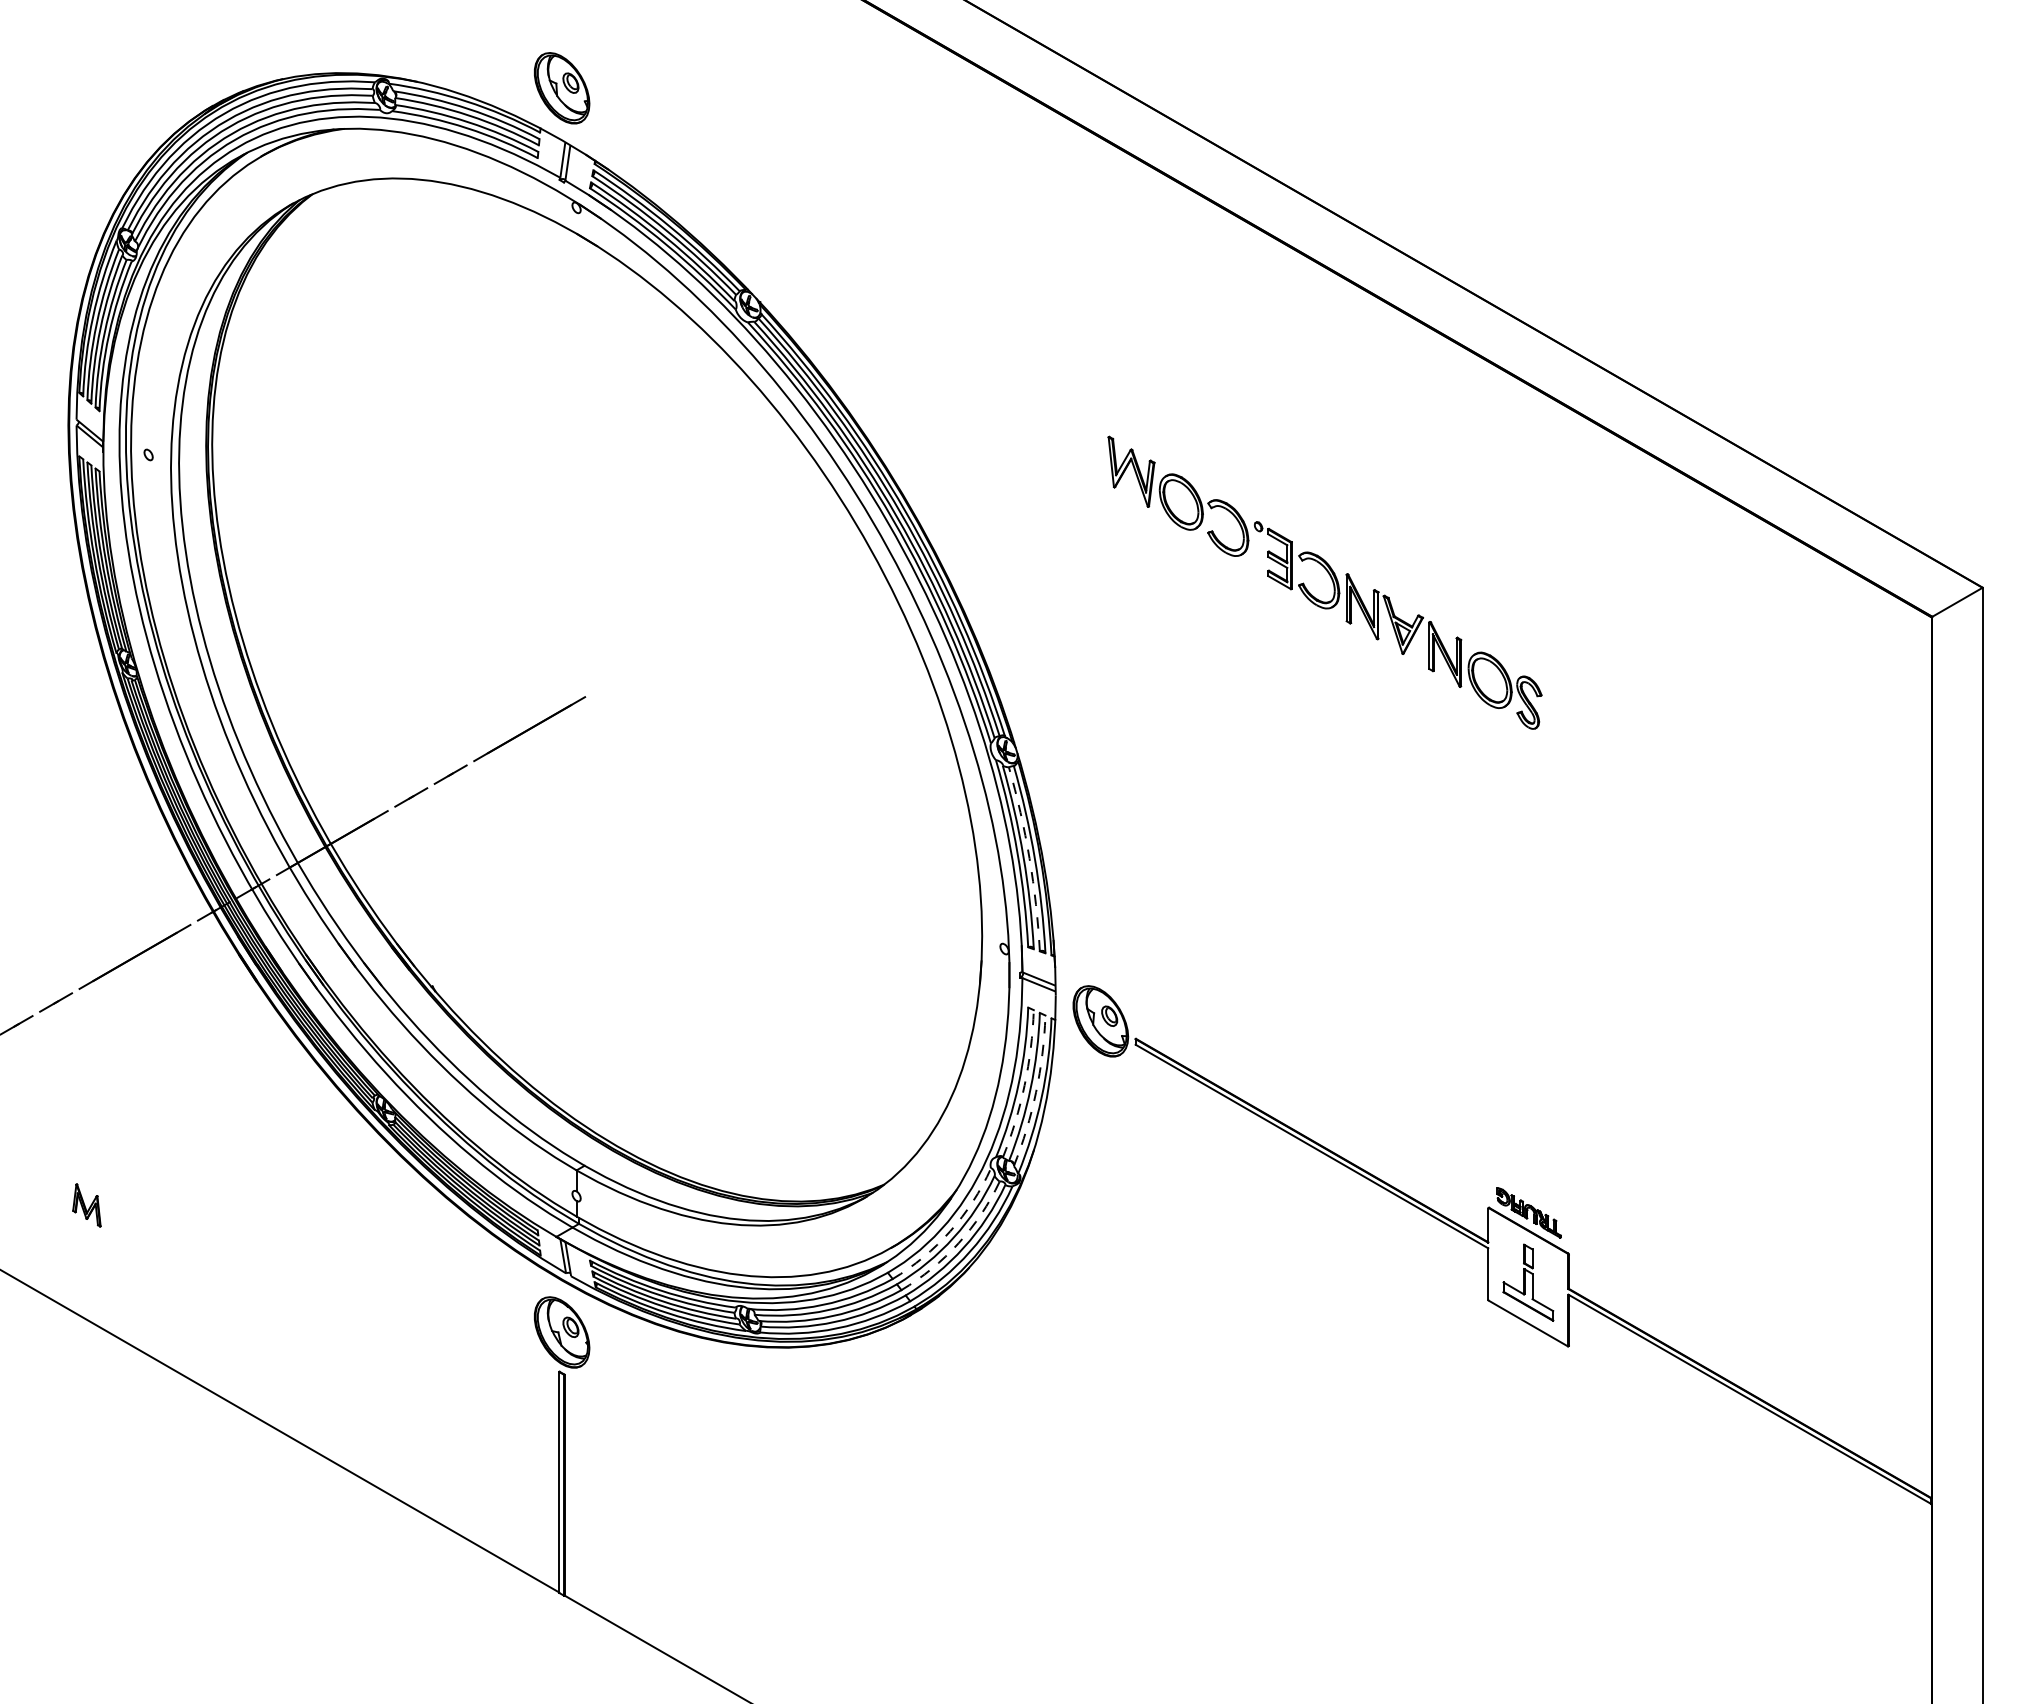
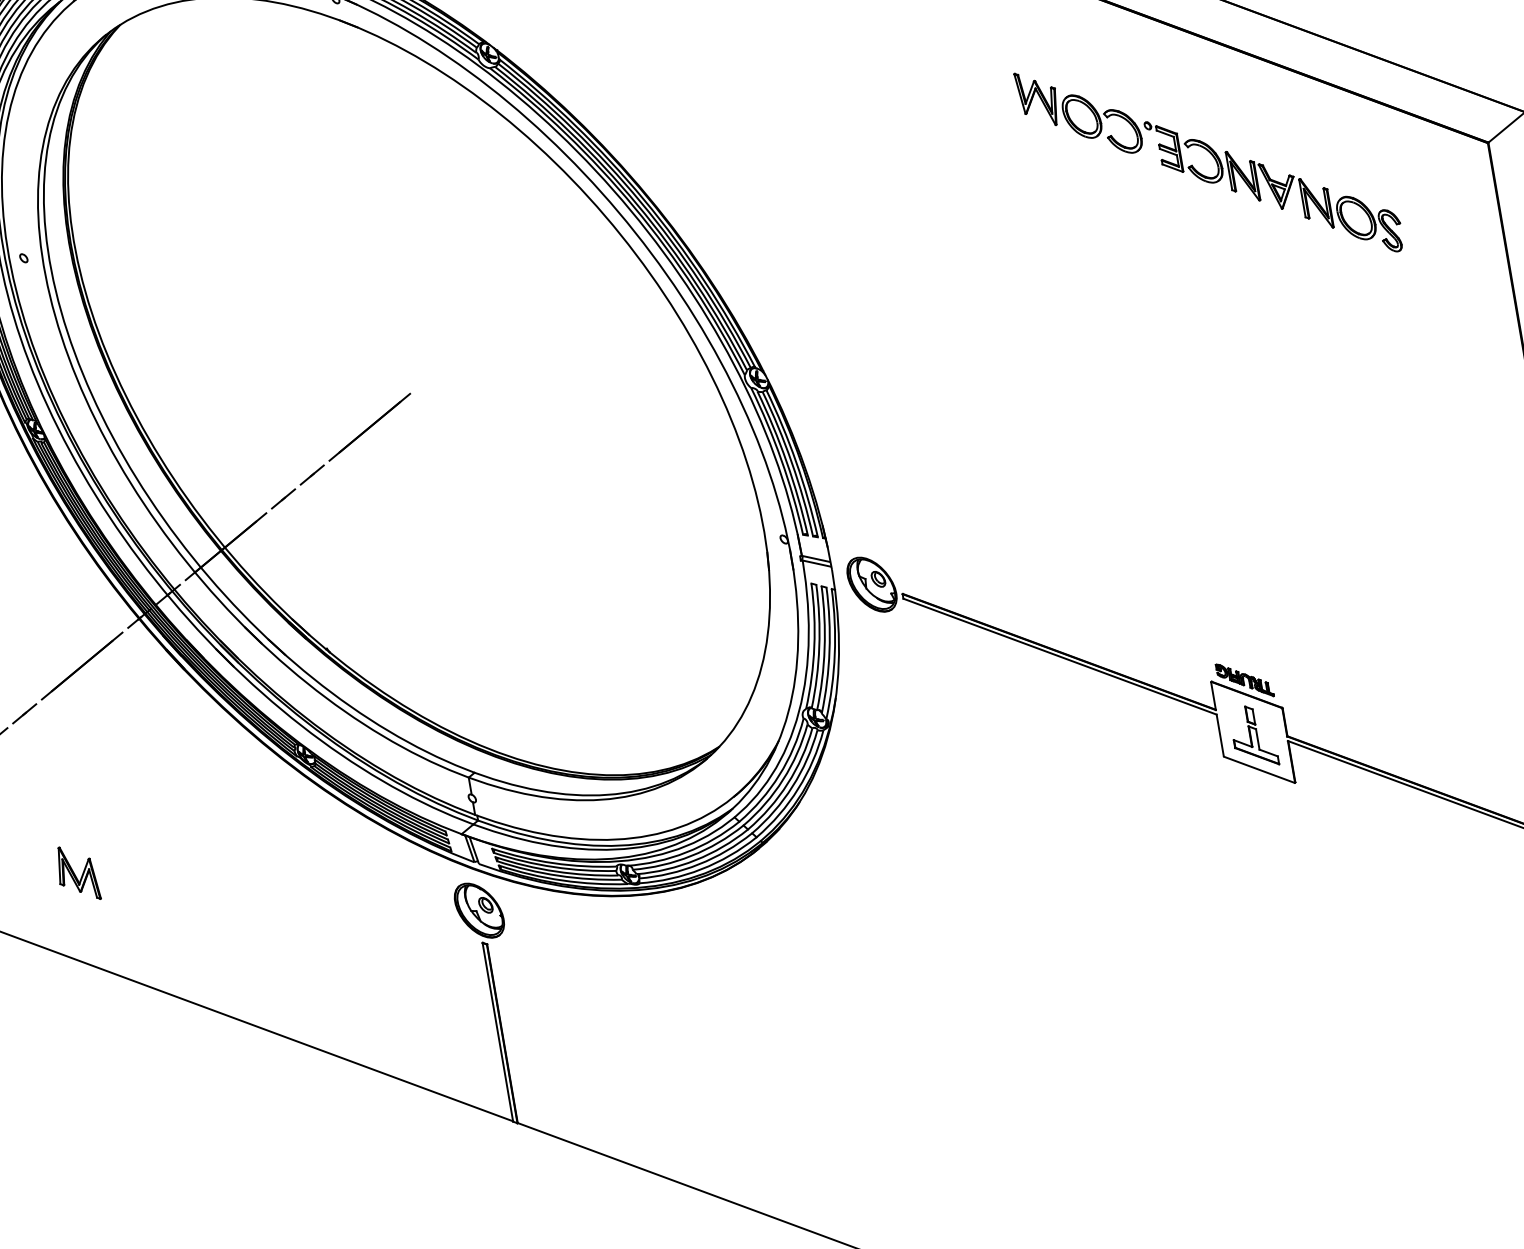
part: (1330, 578) -> (1213, 157), moved
arc: (1029, 858) -> (791, 462), dashed -> solid
arc: (1024, 1085) -> (819, 647), dashed -> solid
arc: (1036, 1092) -> (829, 651), dashed -> solid
part: (86, 1205) -> (77, 873), size x1.67
arc: (950, 1231) -> (779, 775), dashed -> solid
arc: (958, 1243) -> (787, 783), dashed -> solid

